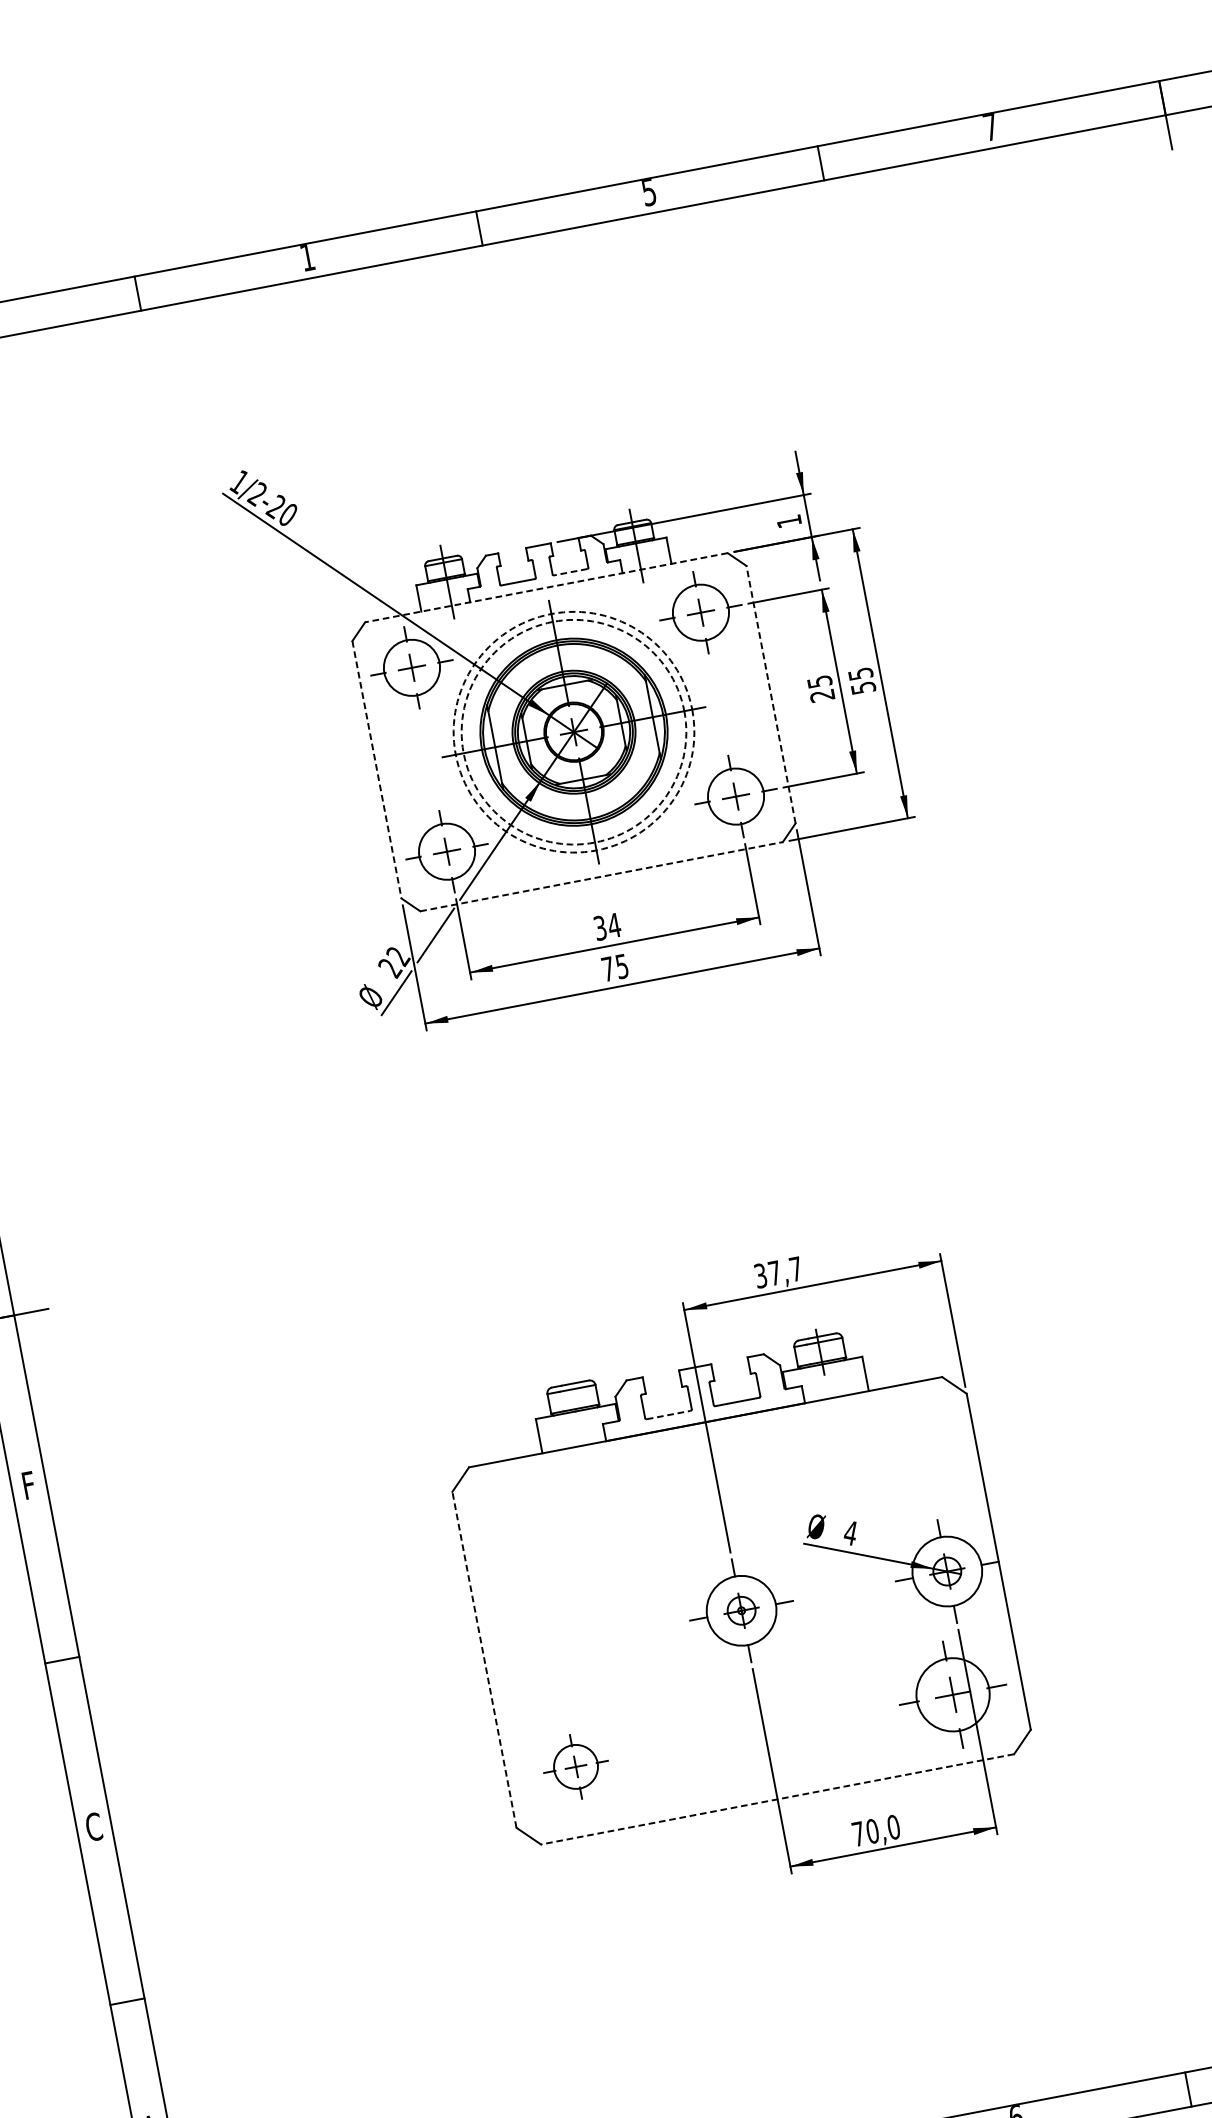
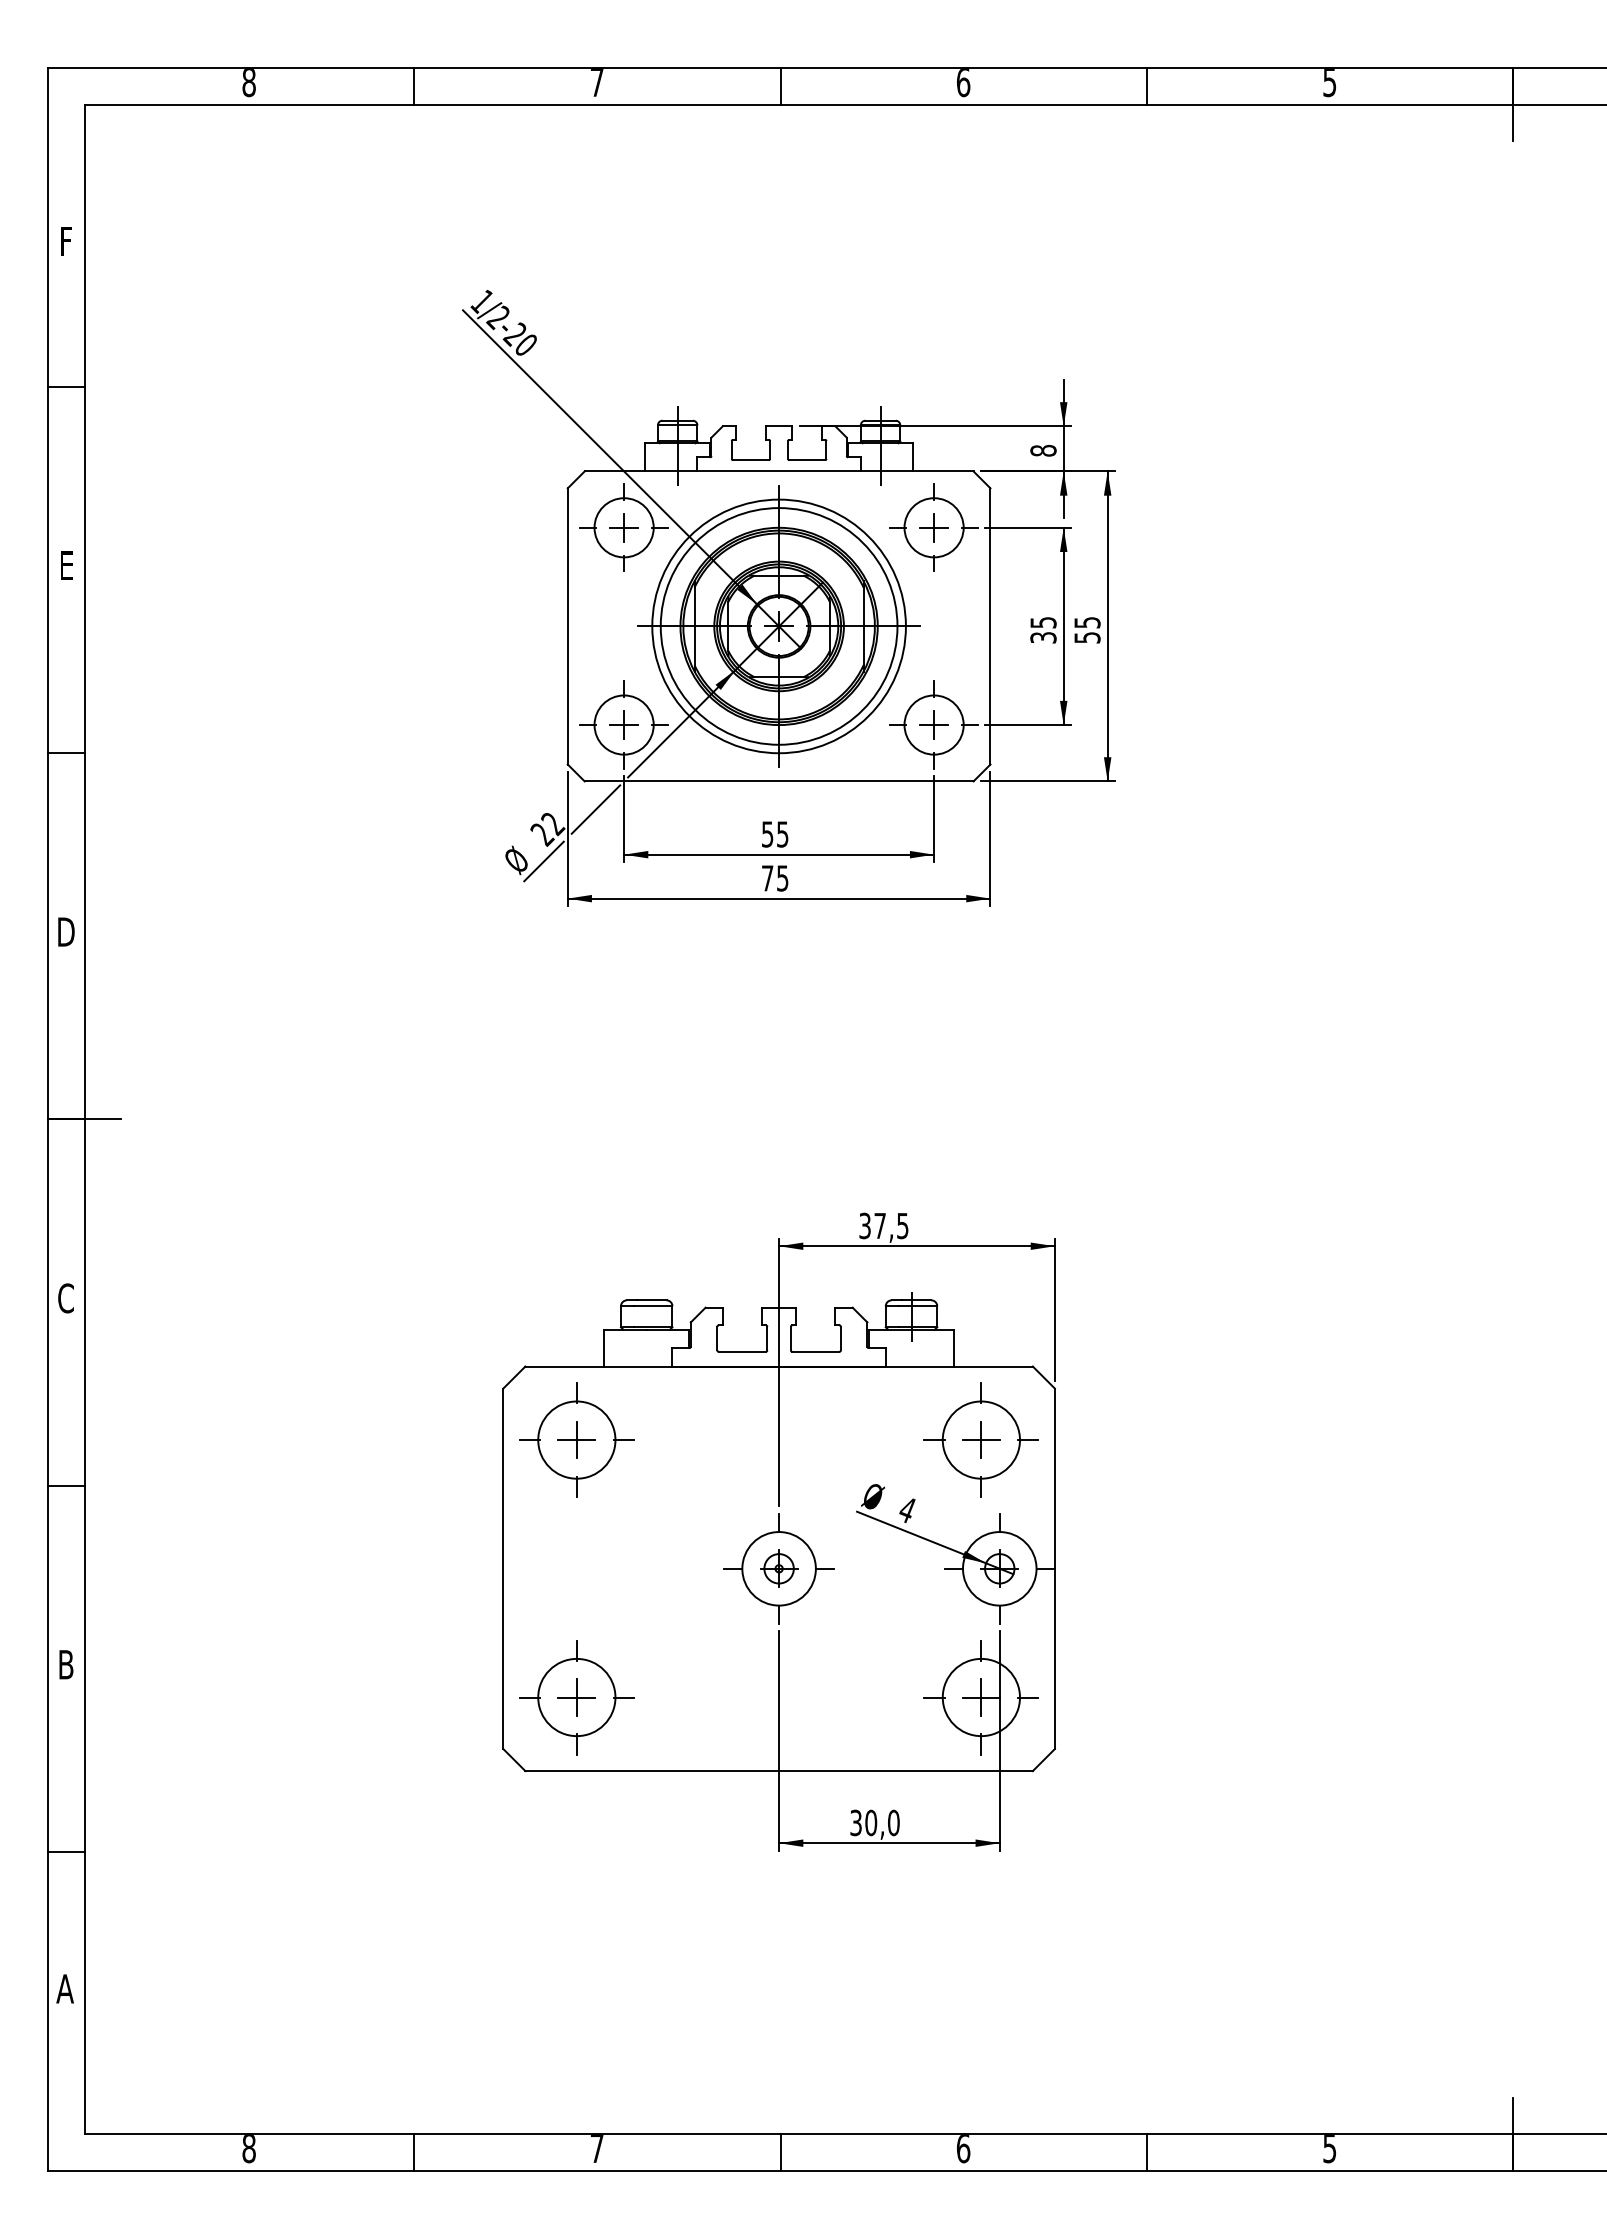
text: (990, 128) -> (1329, 83), 7 -> 5
text: (649, 193) -> (963, 83), 5 -> 6
text: (307, 257) -> (596, 82), 1 -> 7
text: (789, 521) -> (1043, 450), 1 -> 8
line: (570, 572) -> (806, 460), dashed -> solid
line: (545, 587) -> (778, 471), dashed -> solid
line: (770, 693) -> (990, 625), dashed -> solid
text: (822, 695) -> (1043, 637), 25 -> 35
circle: (573, 732) -> (778, 626), dashed -> solid
circle: (573, 732) -> (778, 626), dashed -> solid
line: (376, 769) -> (567, 626), dashed -> solid
line: (601, 876) -> (779, 781), dashed -> solid
text: (607, 926) -> (775, 834), 34 -> 55
text: (795, 1269) -> (902, 1226), 37,7 -> 37,5
line: (668, 1414) -> (742, 1351), dashed -> solid
part: (906, 1454) -> (980, 1439), added
text: (28, 1485) -> (65, 1298), F -> C
part: (529, 1526) -> (576, 1439), added
line: (484, 1659) -> (503, 1568), dashed -> solid
part: (575, 1766) -> (576, 1697), size x1.67
line: (778, 1799) -> (779, 1771), dashed -> solid
text: (93, 1826) -> (65, 1664), C -> B
text: (857, 1833) -> (855, 1822), 70,0 -> 30,0

